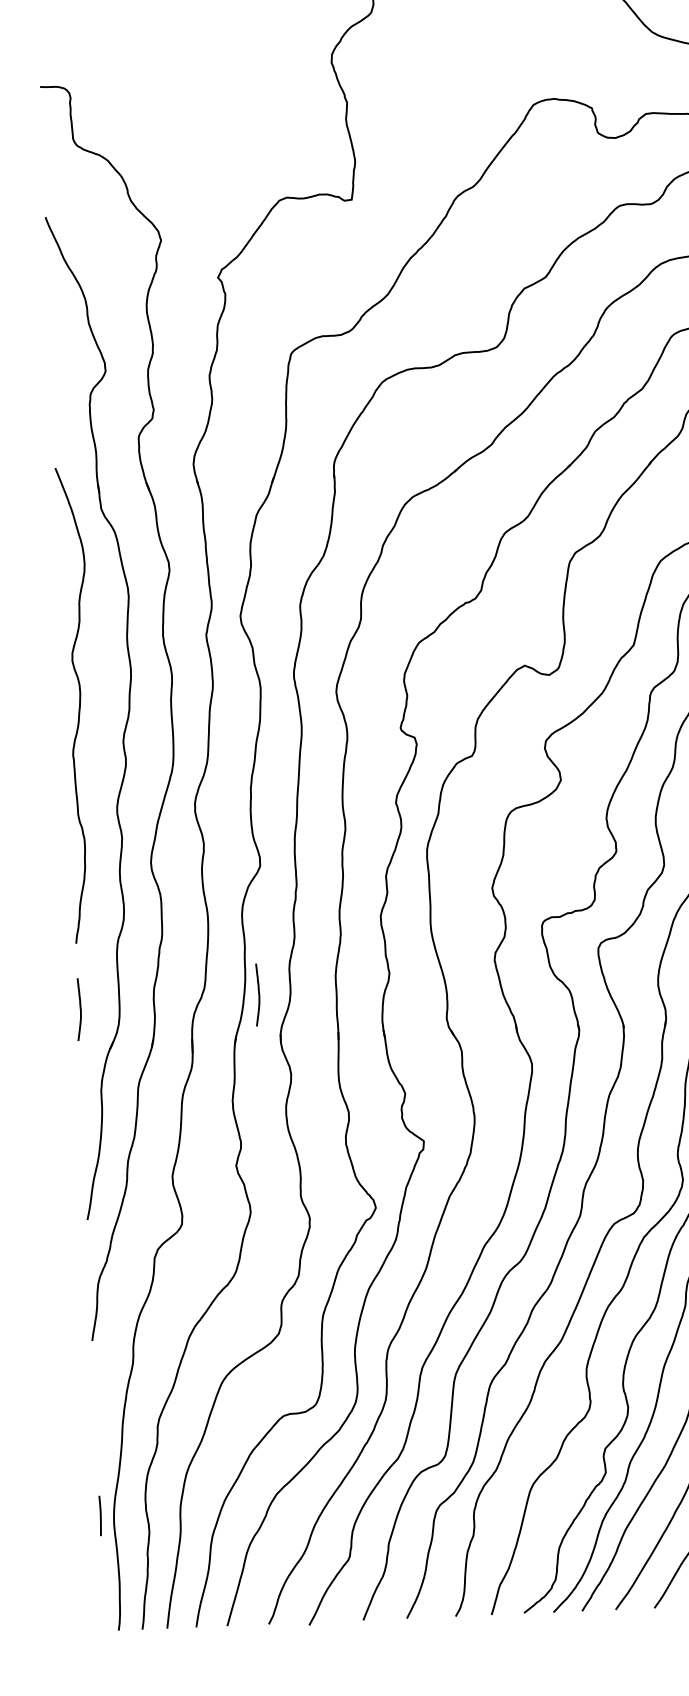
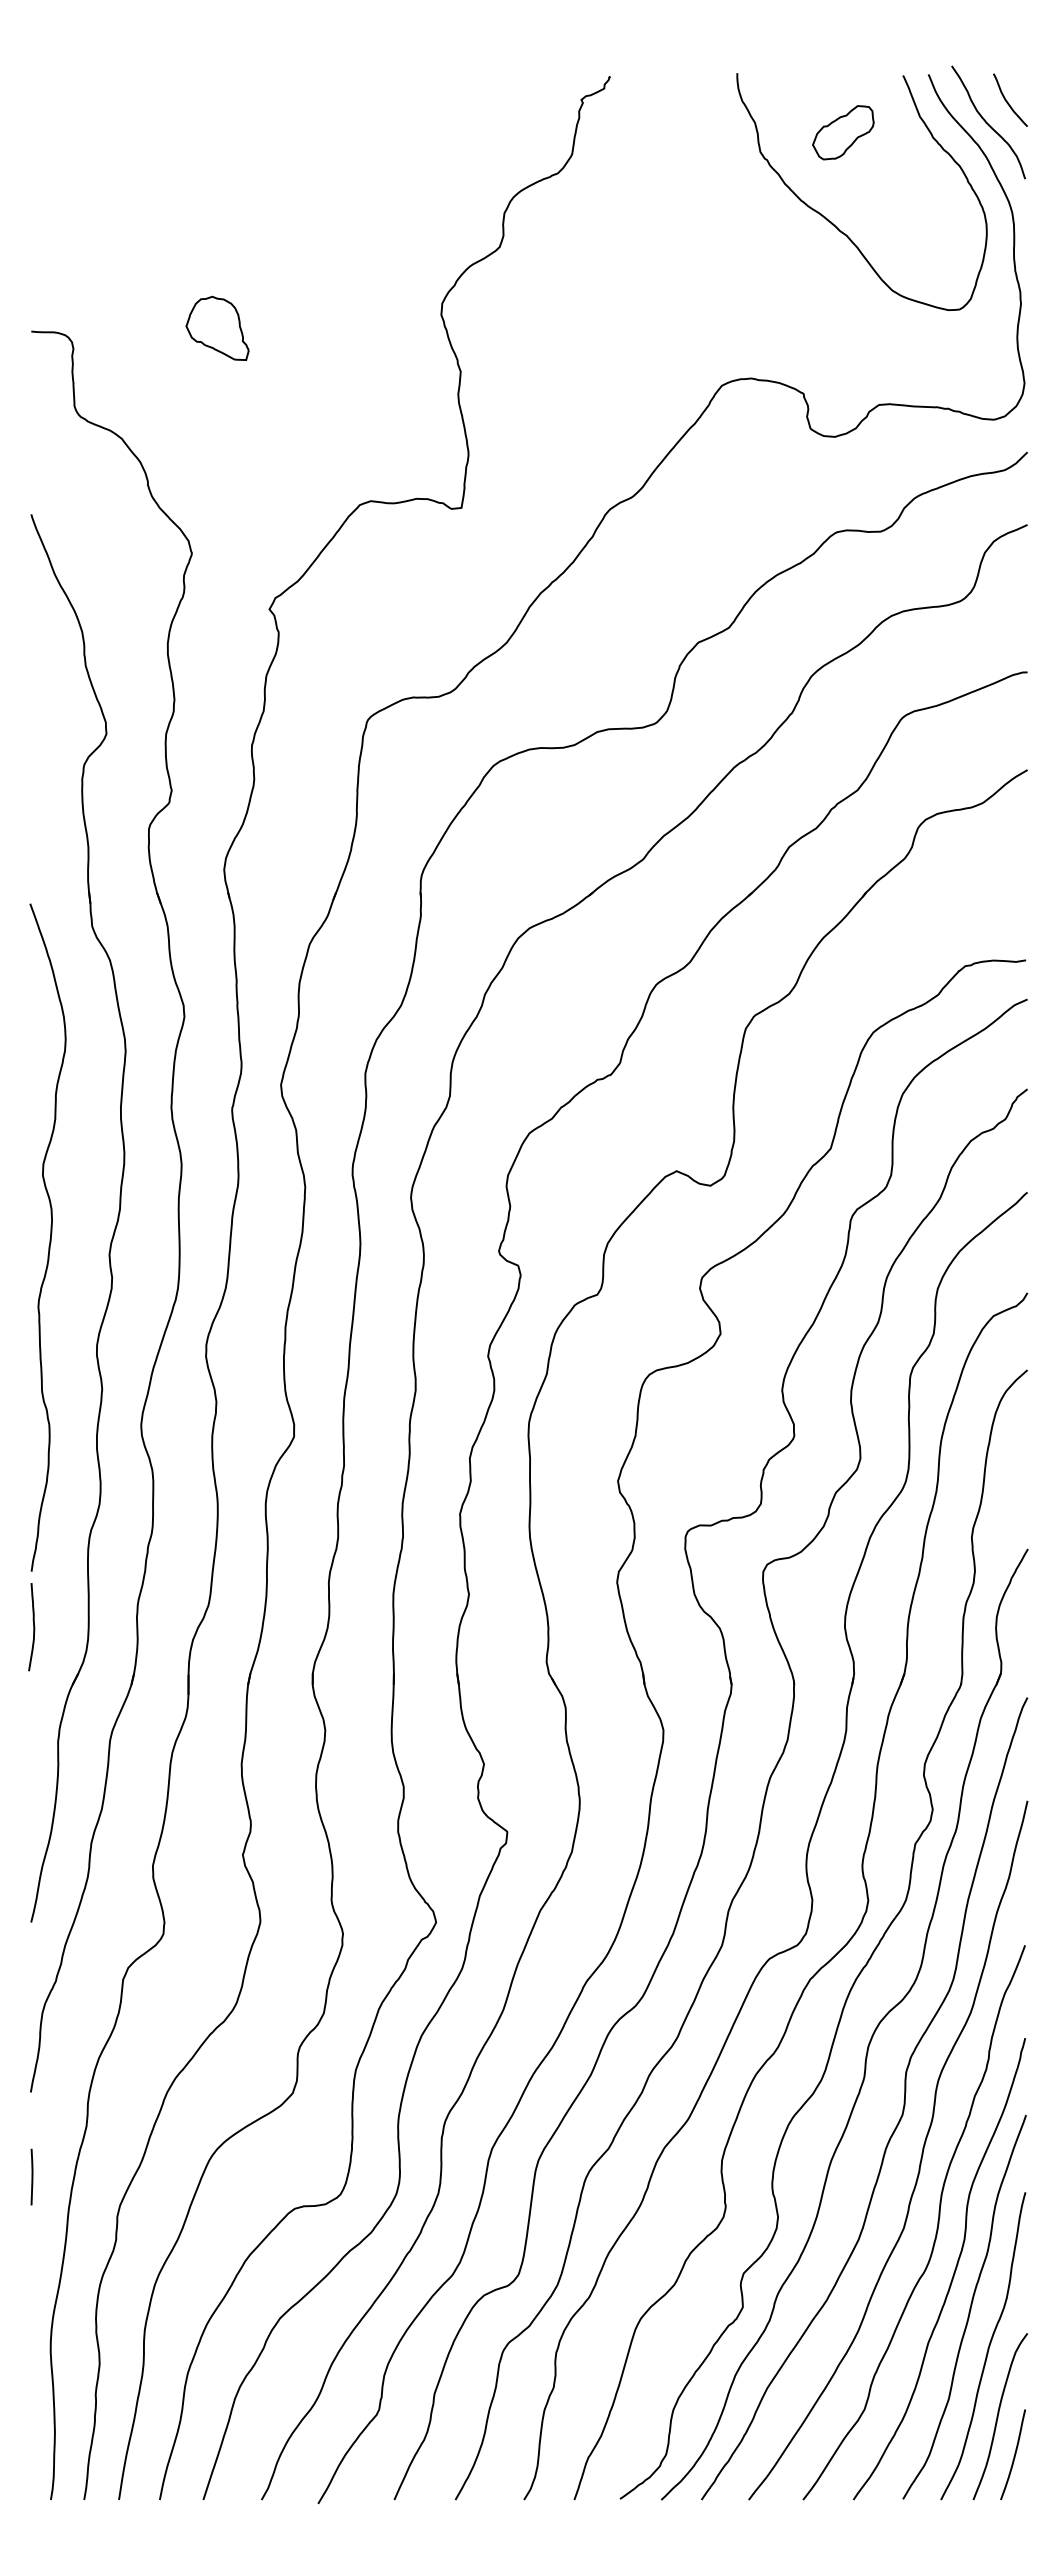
part: (172, 78) -> (217, 327), added
curve: (79, 706) -> (49, 1239), moved
curve: (258, 995) -> (284, 1617), removed
line: (100, 1515) -> (31, 2176), moved

